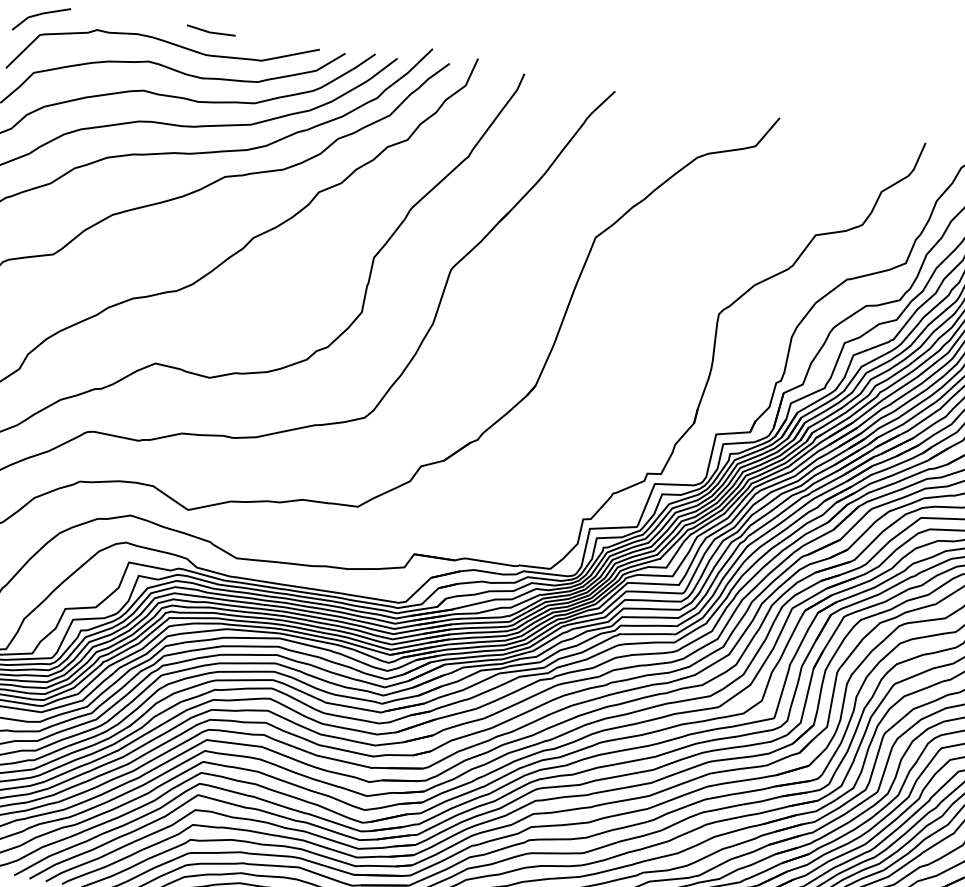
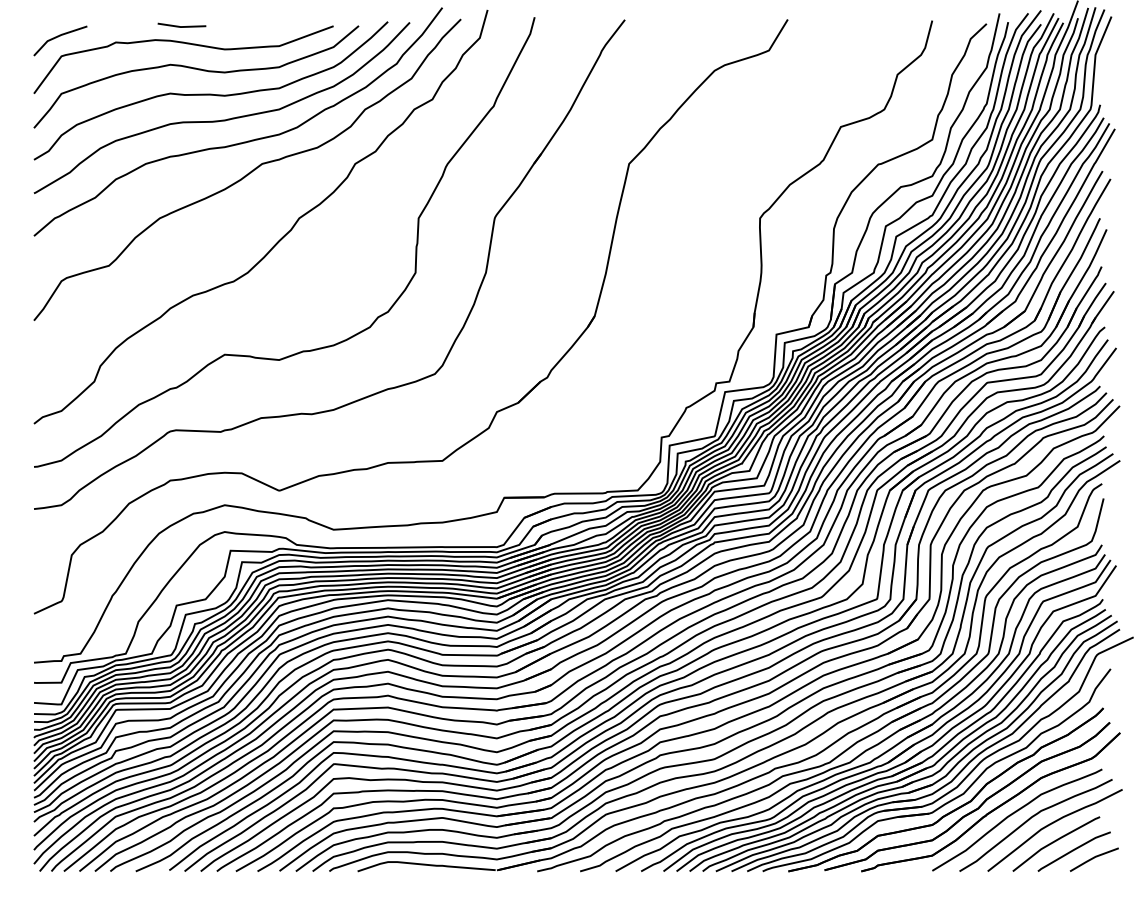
line: (210, 32) -> (181, 26), moved

